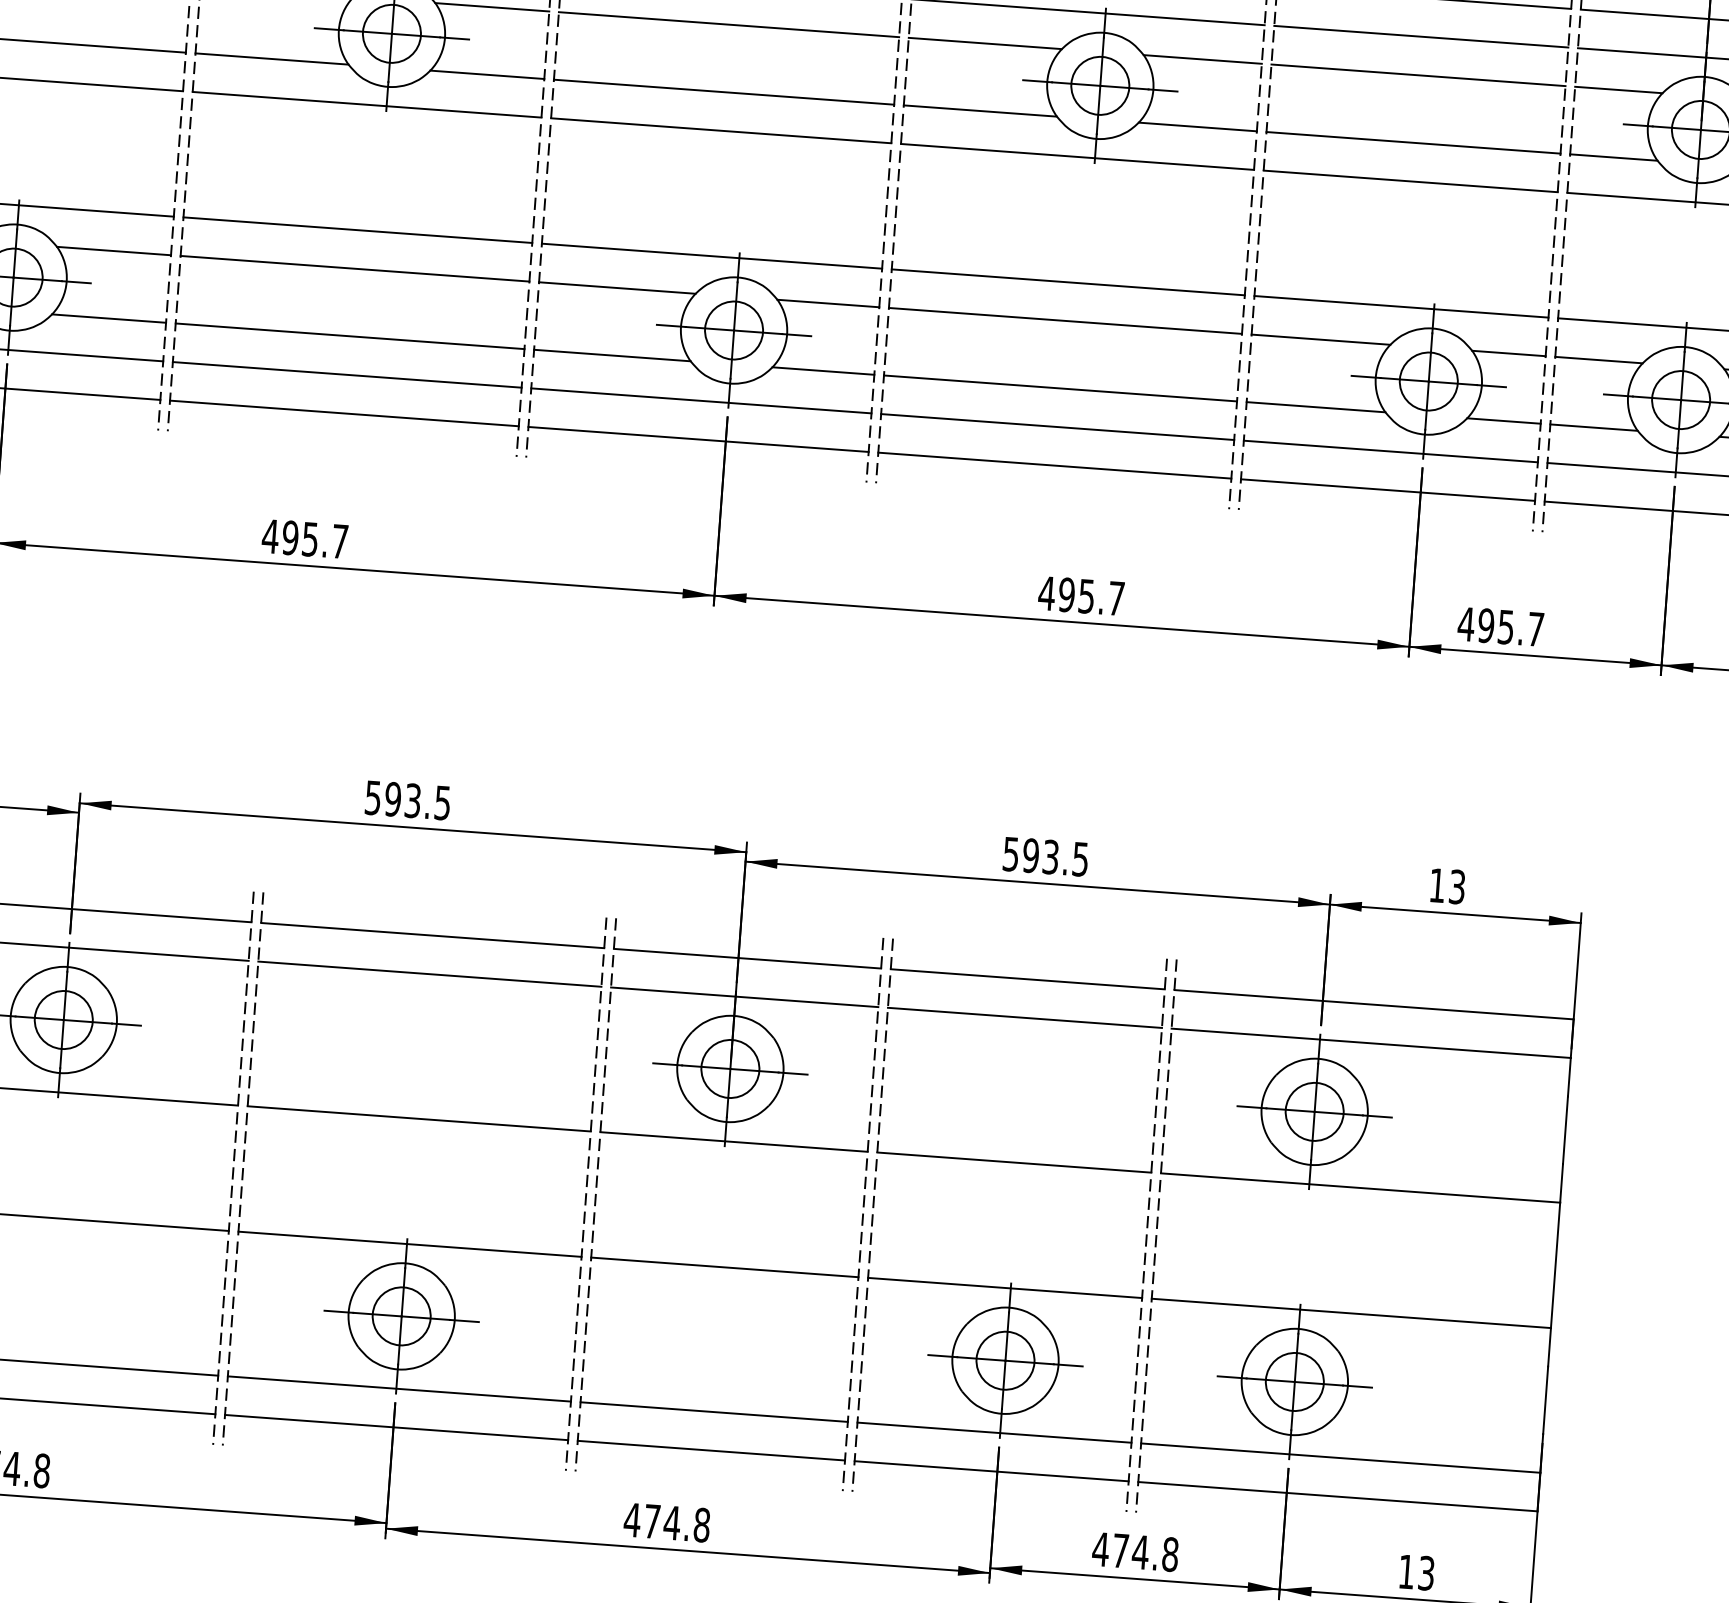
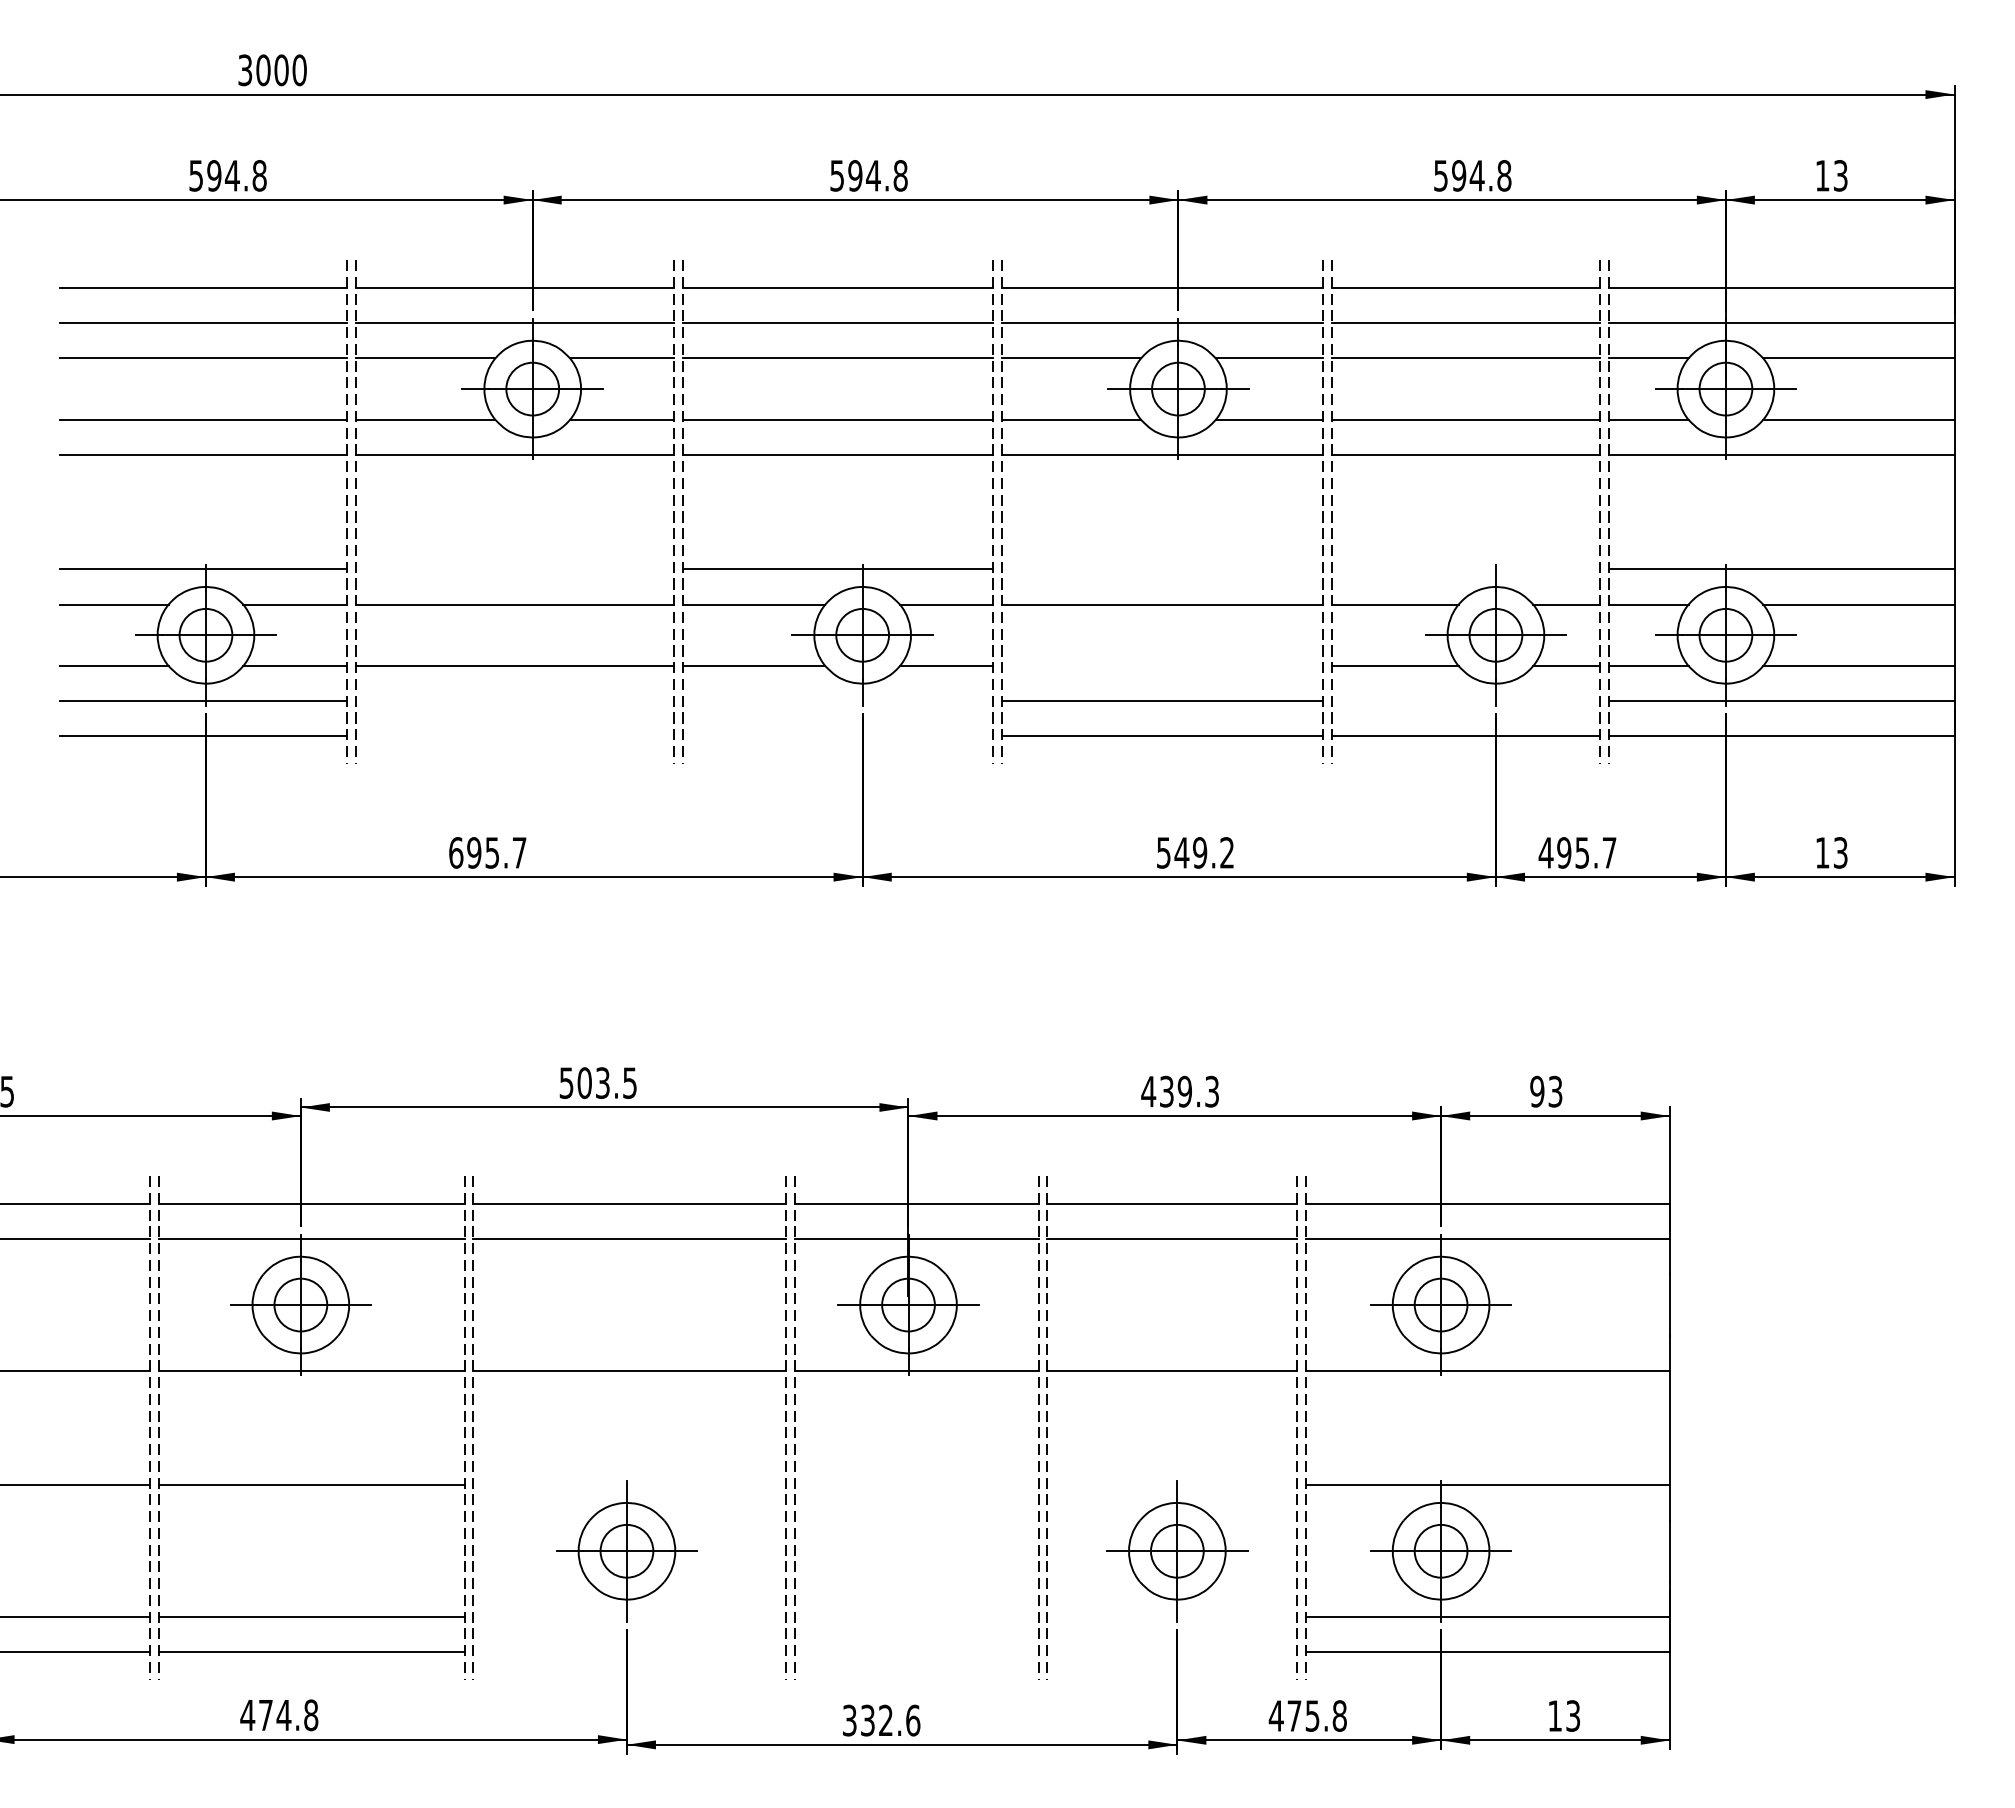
line: (357, 230) -> (514, 569), removed
line: (1068, 282) -> (1162, 569), removed
line: (1401, 306) -> (1466, 569), removed
line: (346, 375) -> (514, 701), removed
line: (1060, 388) -> (1162, 666), removed
line: (701, 401) -> (837, 701), removed
line: (343, 413) -> (514, 736), removed
line: (698, 439) -> (837, 736), removed
line: (1391, 451) -> (1466, 701), removed
text: (269, 535) -> (455, 852), 495.7 -> 695.7
text: (1080, 595) -> (1194, 852), 495.7 -> 549.2
text: (392, 798) -> (584, 1082), 593.5 -> 503.5
text: (1044, 856) -> (1179, 1091), 593.5 -> 439.3
text: (1437, 885) -> (1537, 1091), 13 -> 93
line: (409, 1244) -> (629, 1485), removed
line: (724, 1267) -> (916, 1485), removed
line: (1005, 1288) -> (1172, 1485), removed
line: (399, 1389) -> (629, 1617), removed
line: (713, 1412) -> (916, 1617), removed
line: (396, 1427) -> (629, 1652), removed
line: (994, 1432) -> (1172, 1617), removed
line: (711, 1450) -> (916, 1652), removed
line: (992, 1471) -> (1172, 1652), removed
text: (667, 1522) -> (881, 1720), 474.8 -> 332.6
text: (1140, 1551) -> (1312, 1715), 474.8 -> 475.8

